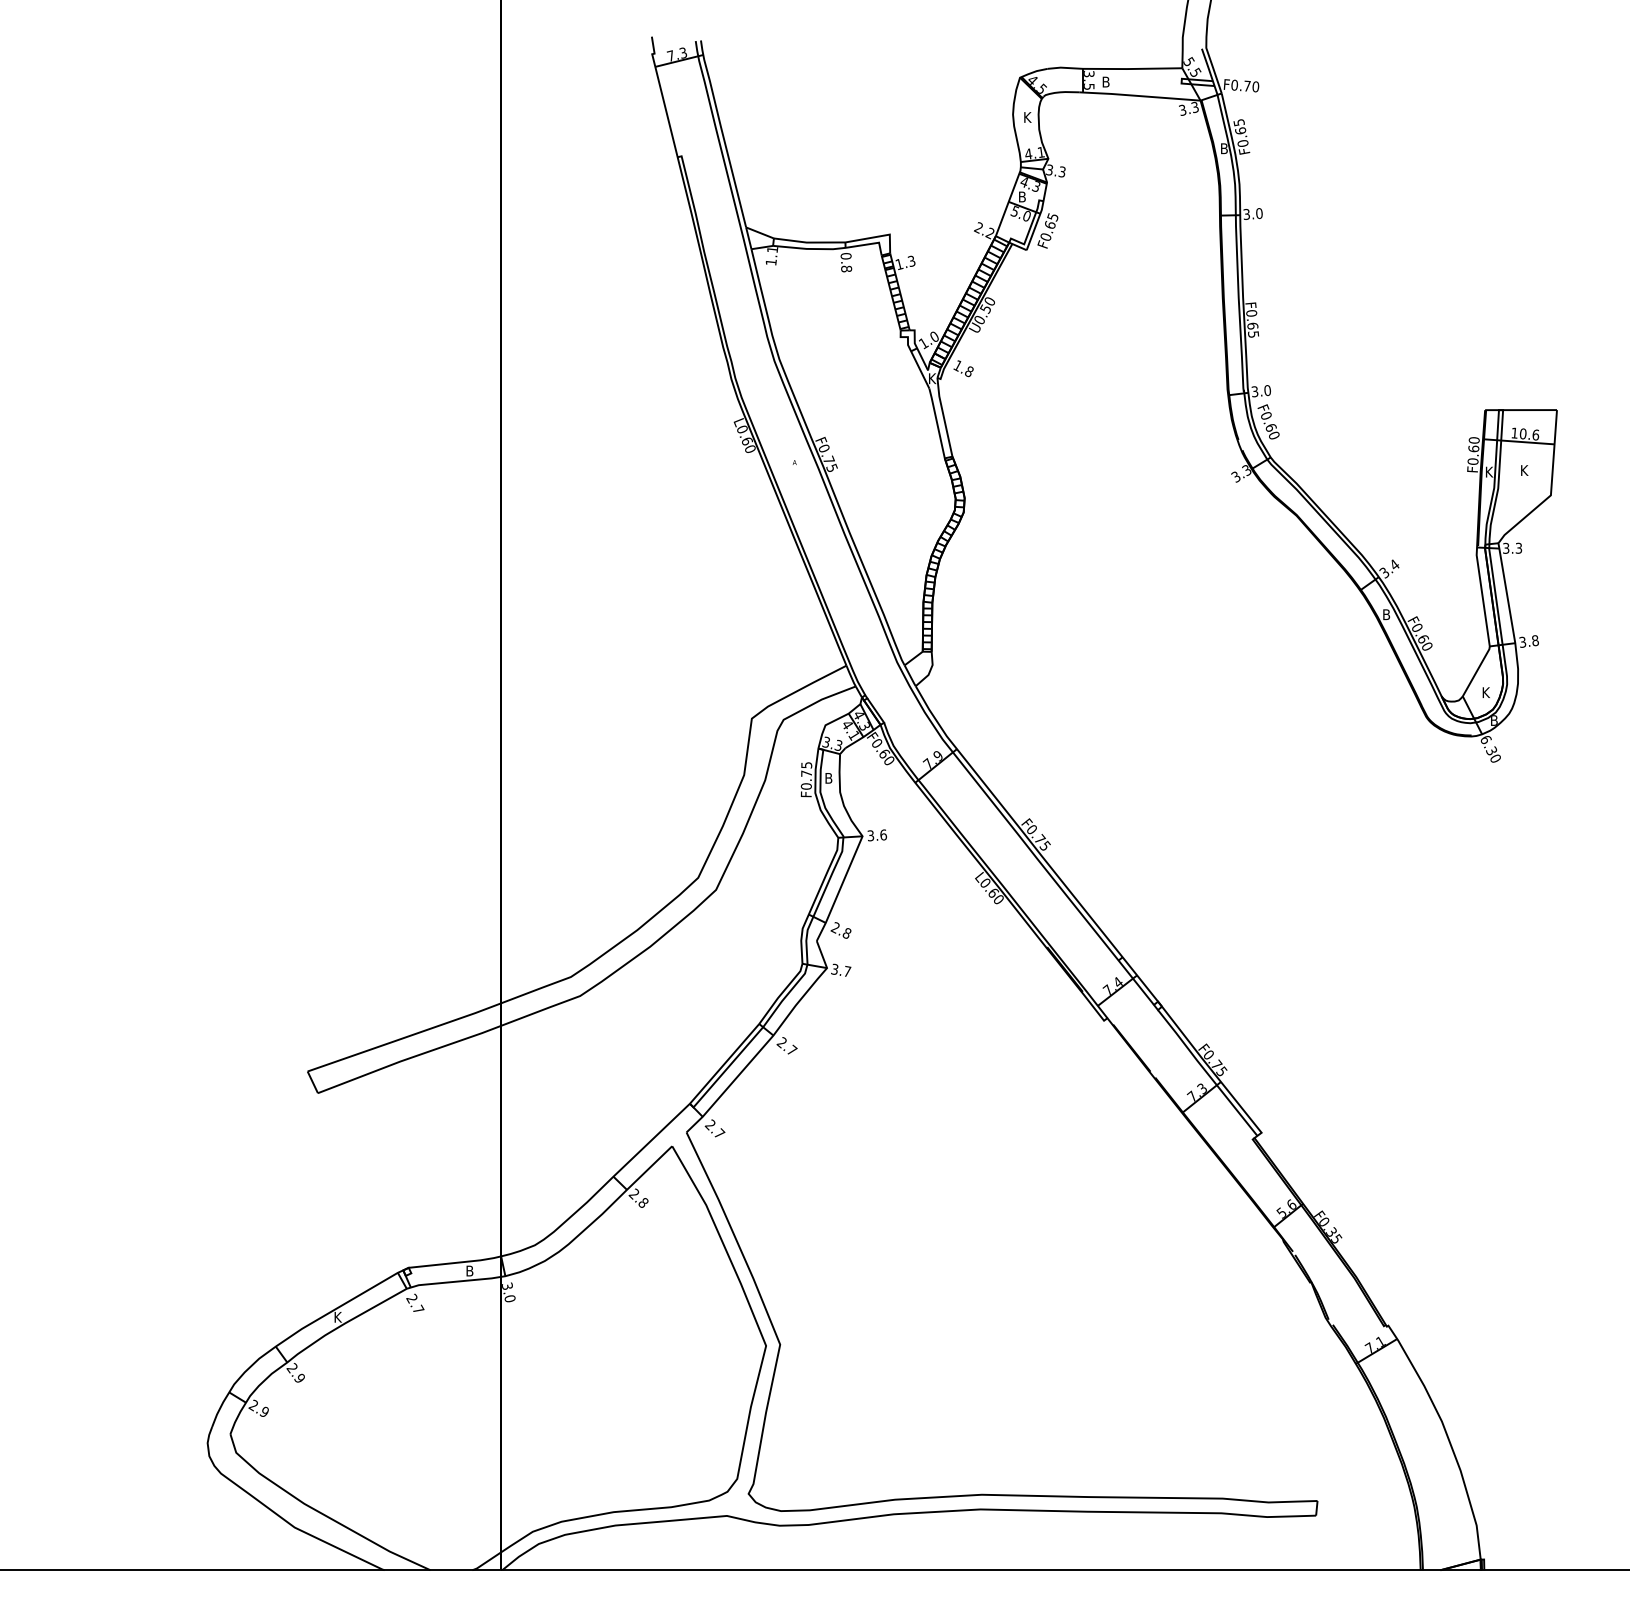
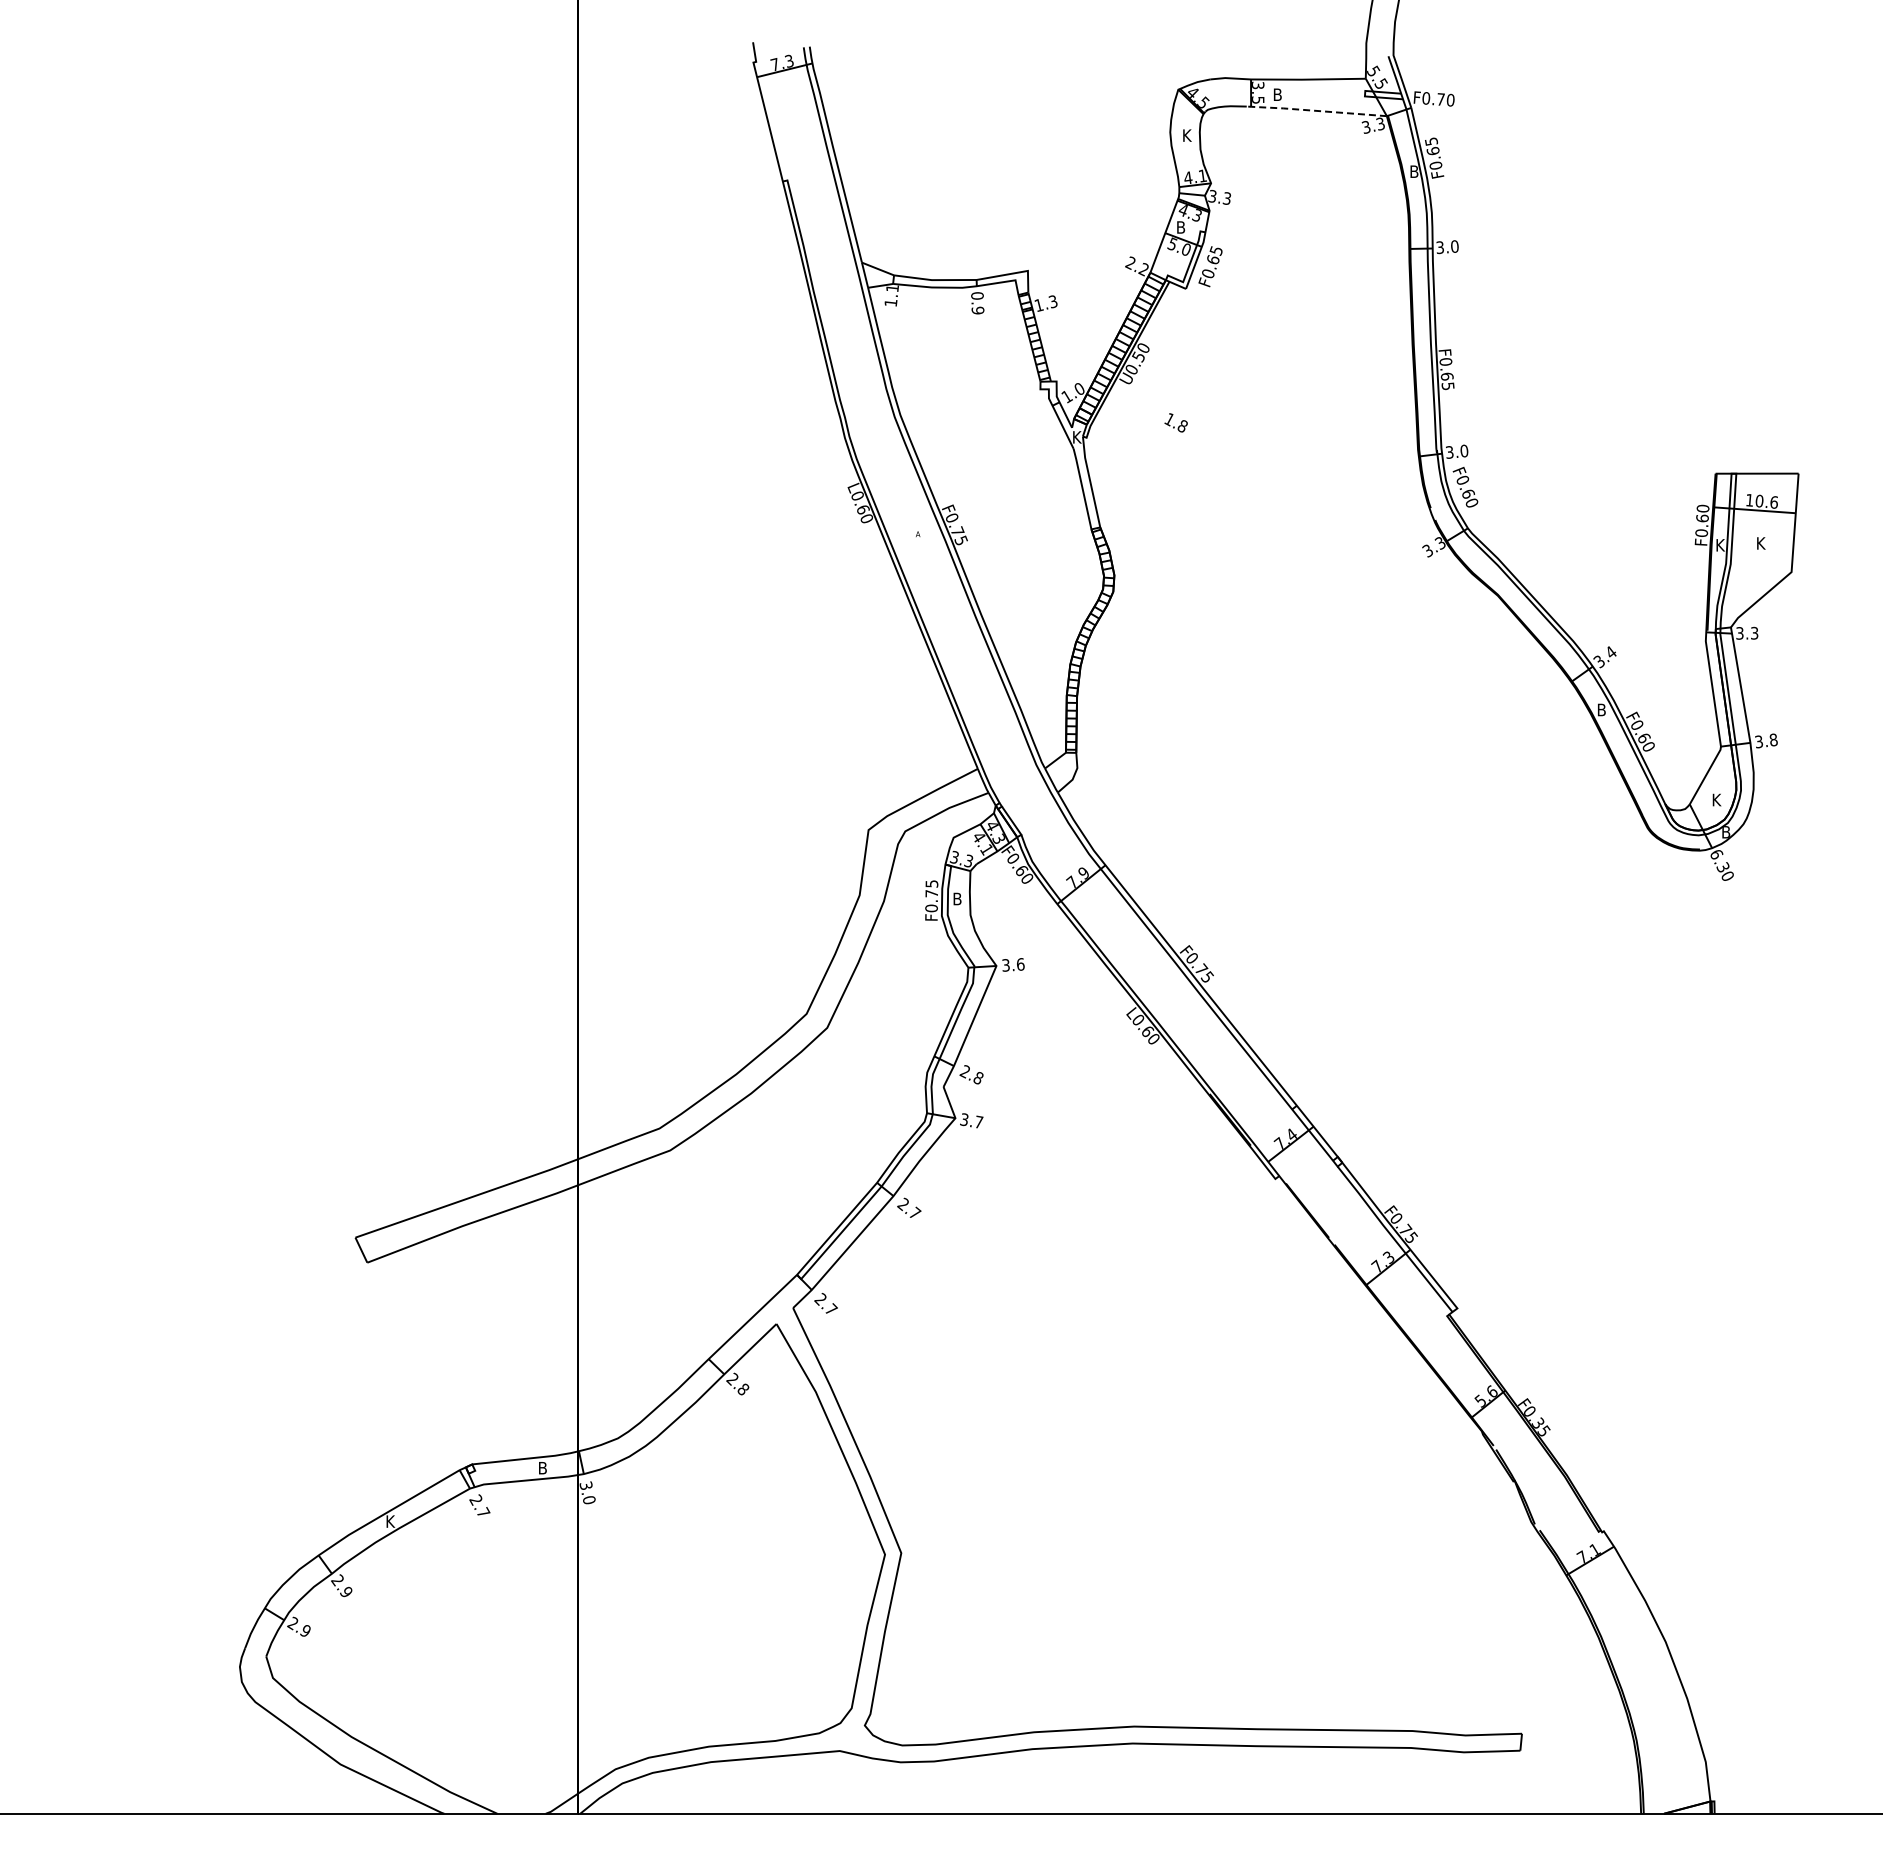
line: (1138, 95) -> (1315, 110), solid -> dashed
text: (846, 268) -> (977, 310), 0.8 -> 0.9
text: (963, 368) -> (1175, 422), moved

